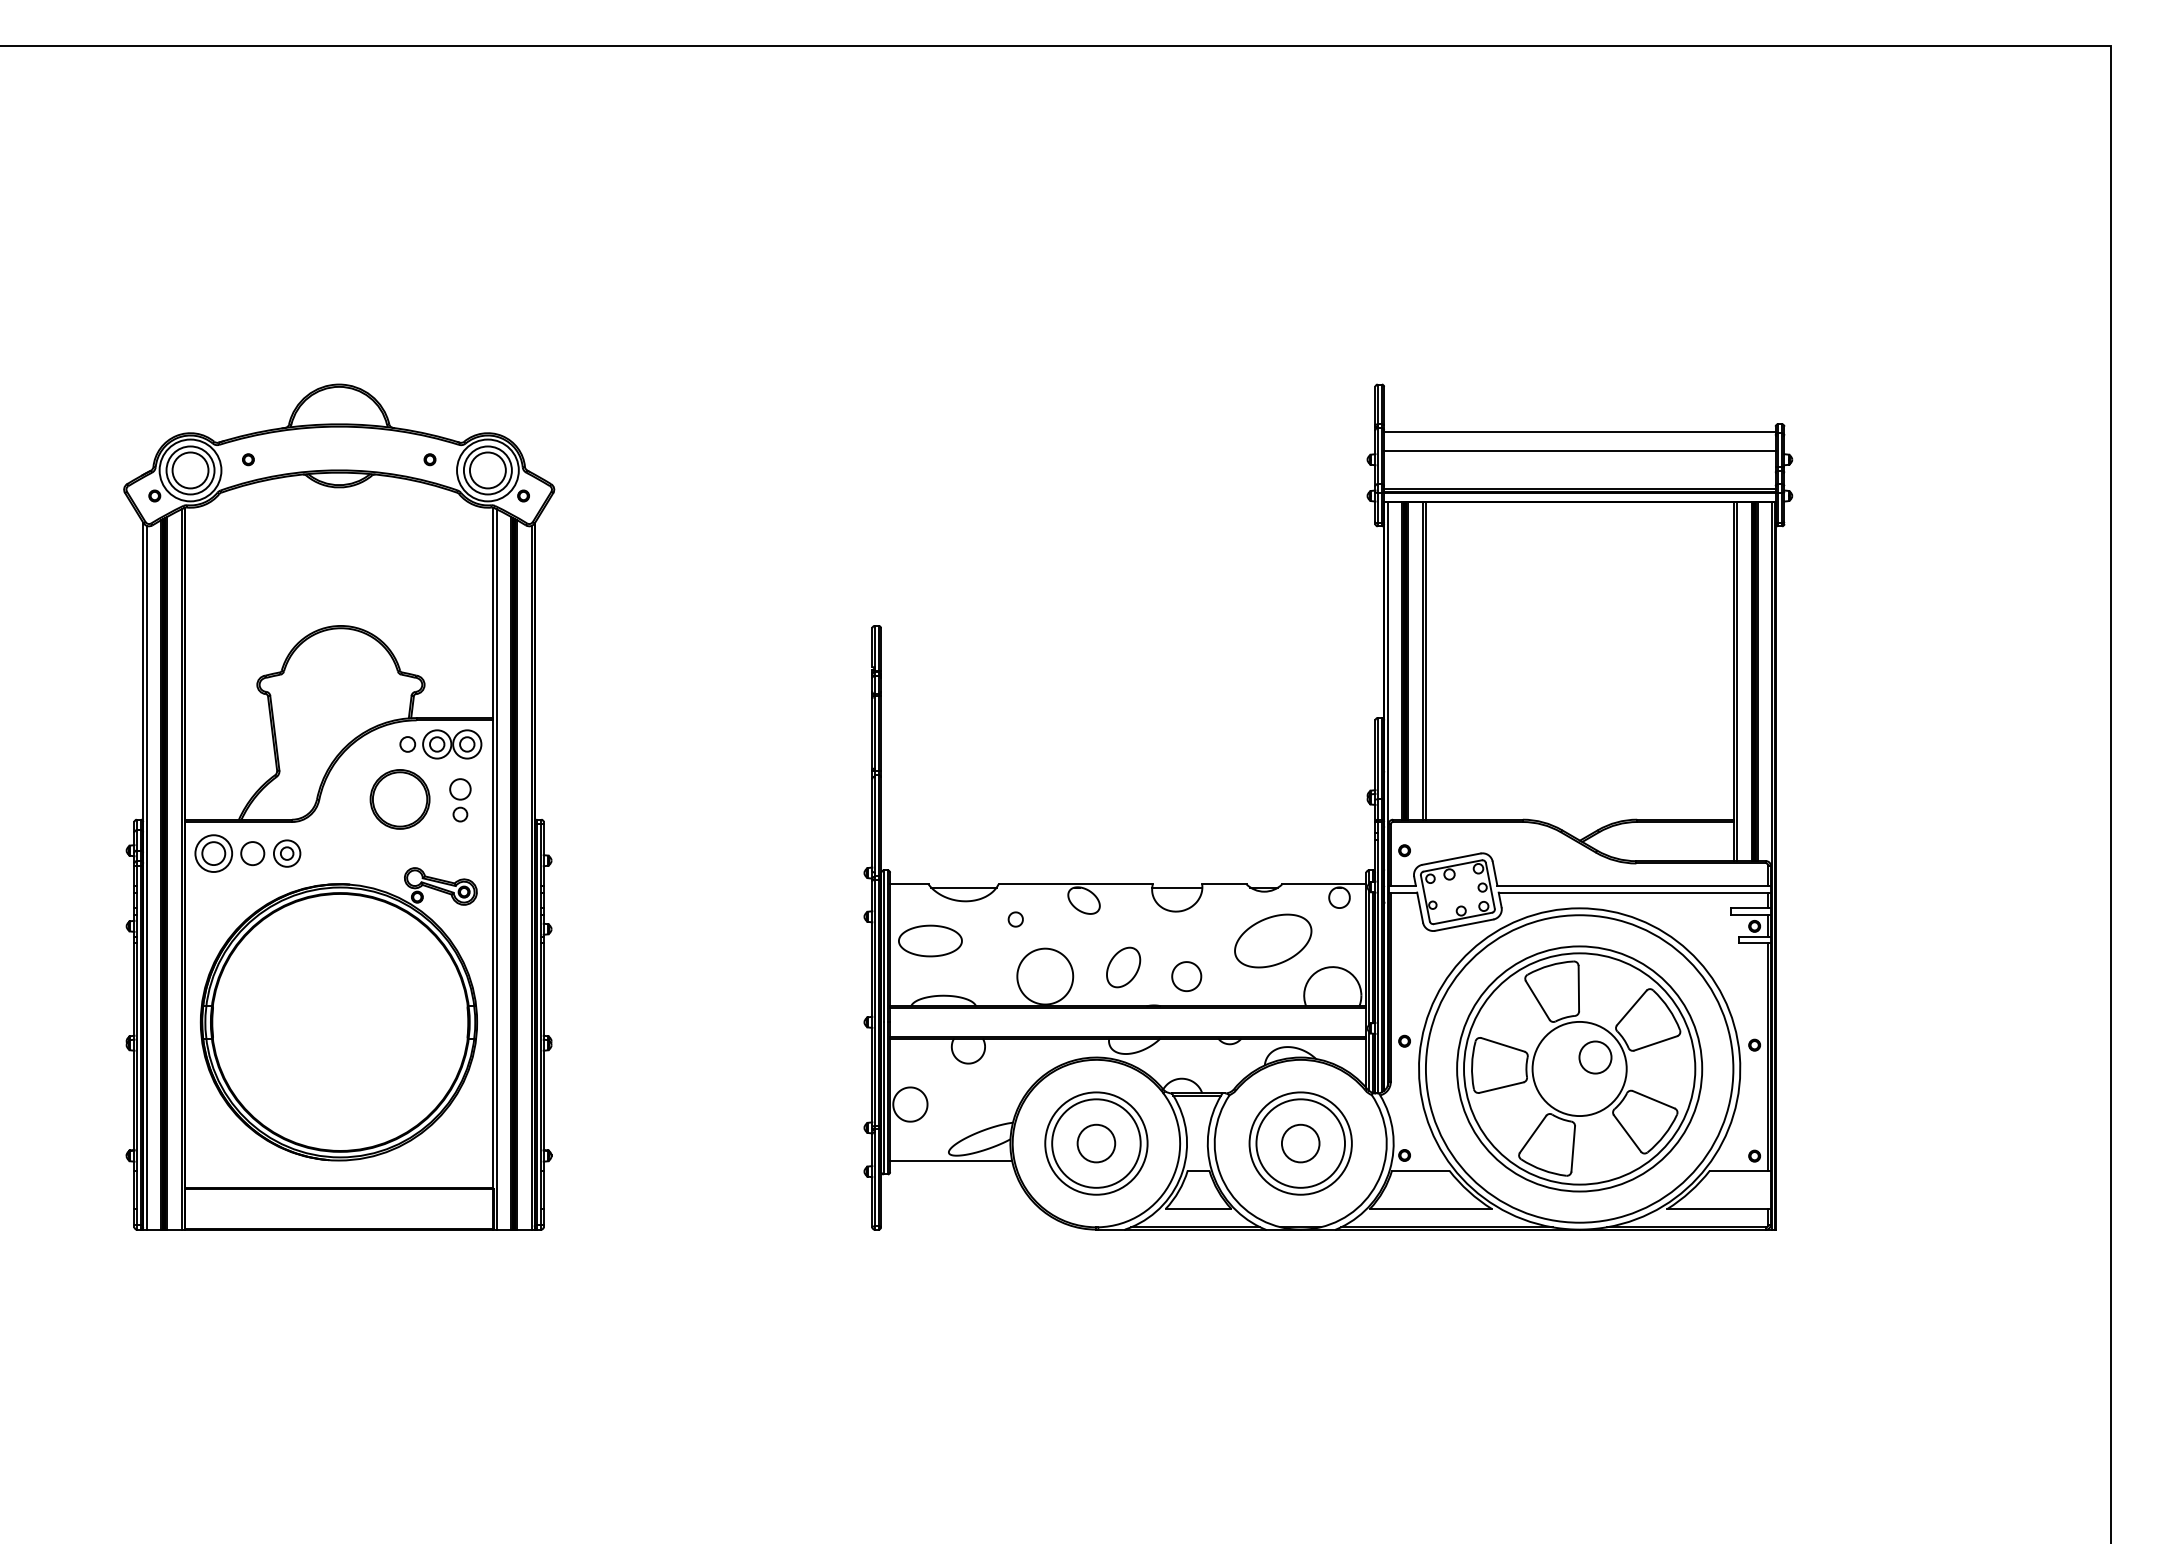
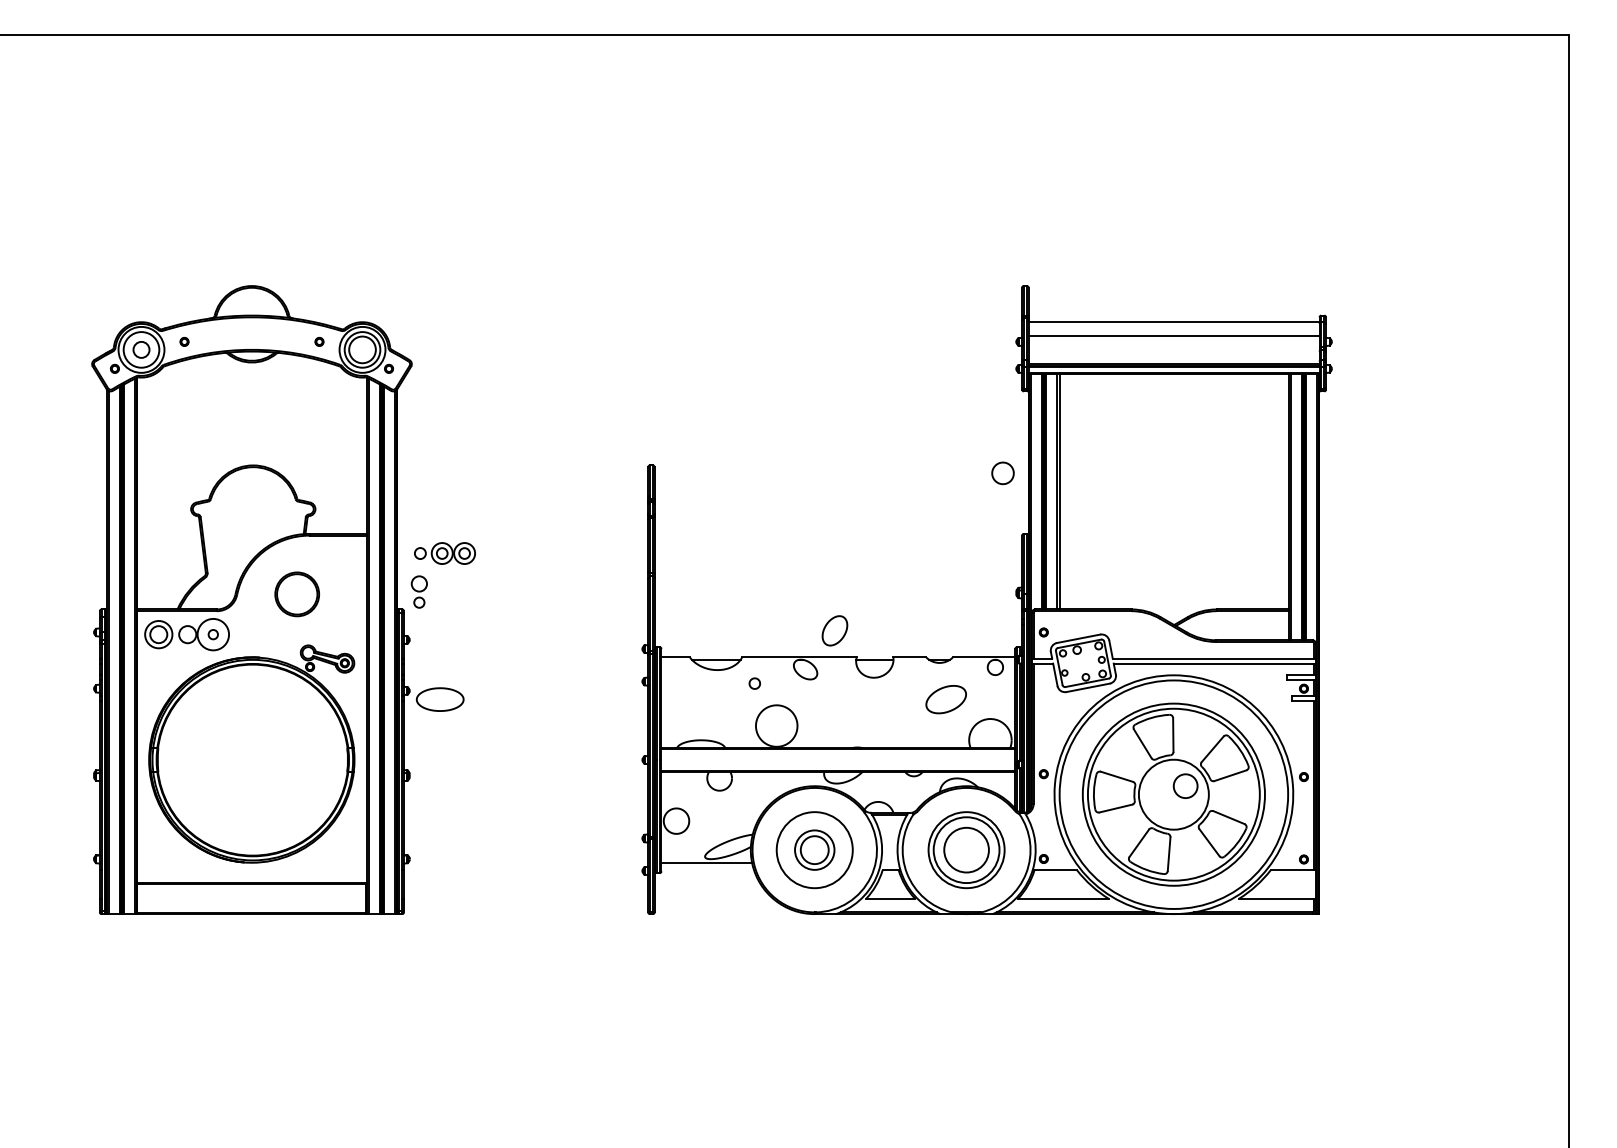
circle: (190, 470) -> (141, 349), size x0.6
part: (440, 744) -> (444, 553), moved
part: (460, 800) -> (419, 592), moved
circle: (286, 853) -> (212, 634), size x1.6
part: (930, 940) -> (440, 699), moved
part: (1273, 940) -> (946, 699), size x0.7
part: (1123, 967) -> (834, 630), moved
part: (1186, 976) -> (1002, 473), moved
circle: (1096, 1143) -> (814, 850), size x0.6
circle: (1300, 1143) -> (966, 850), size x1.6

